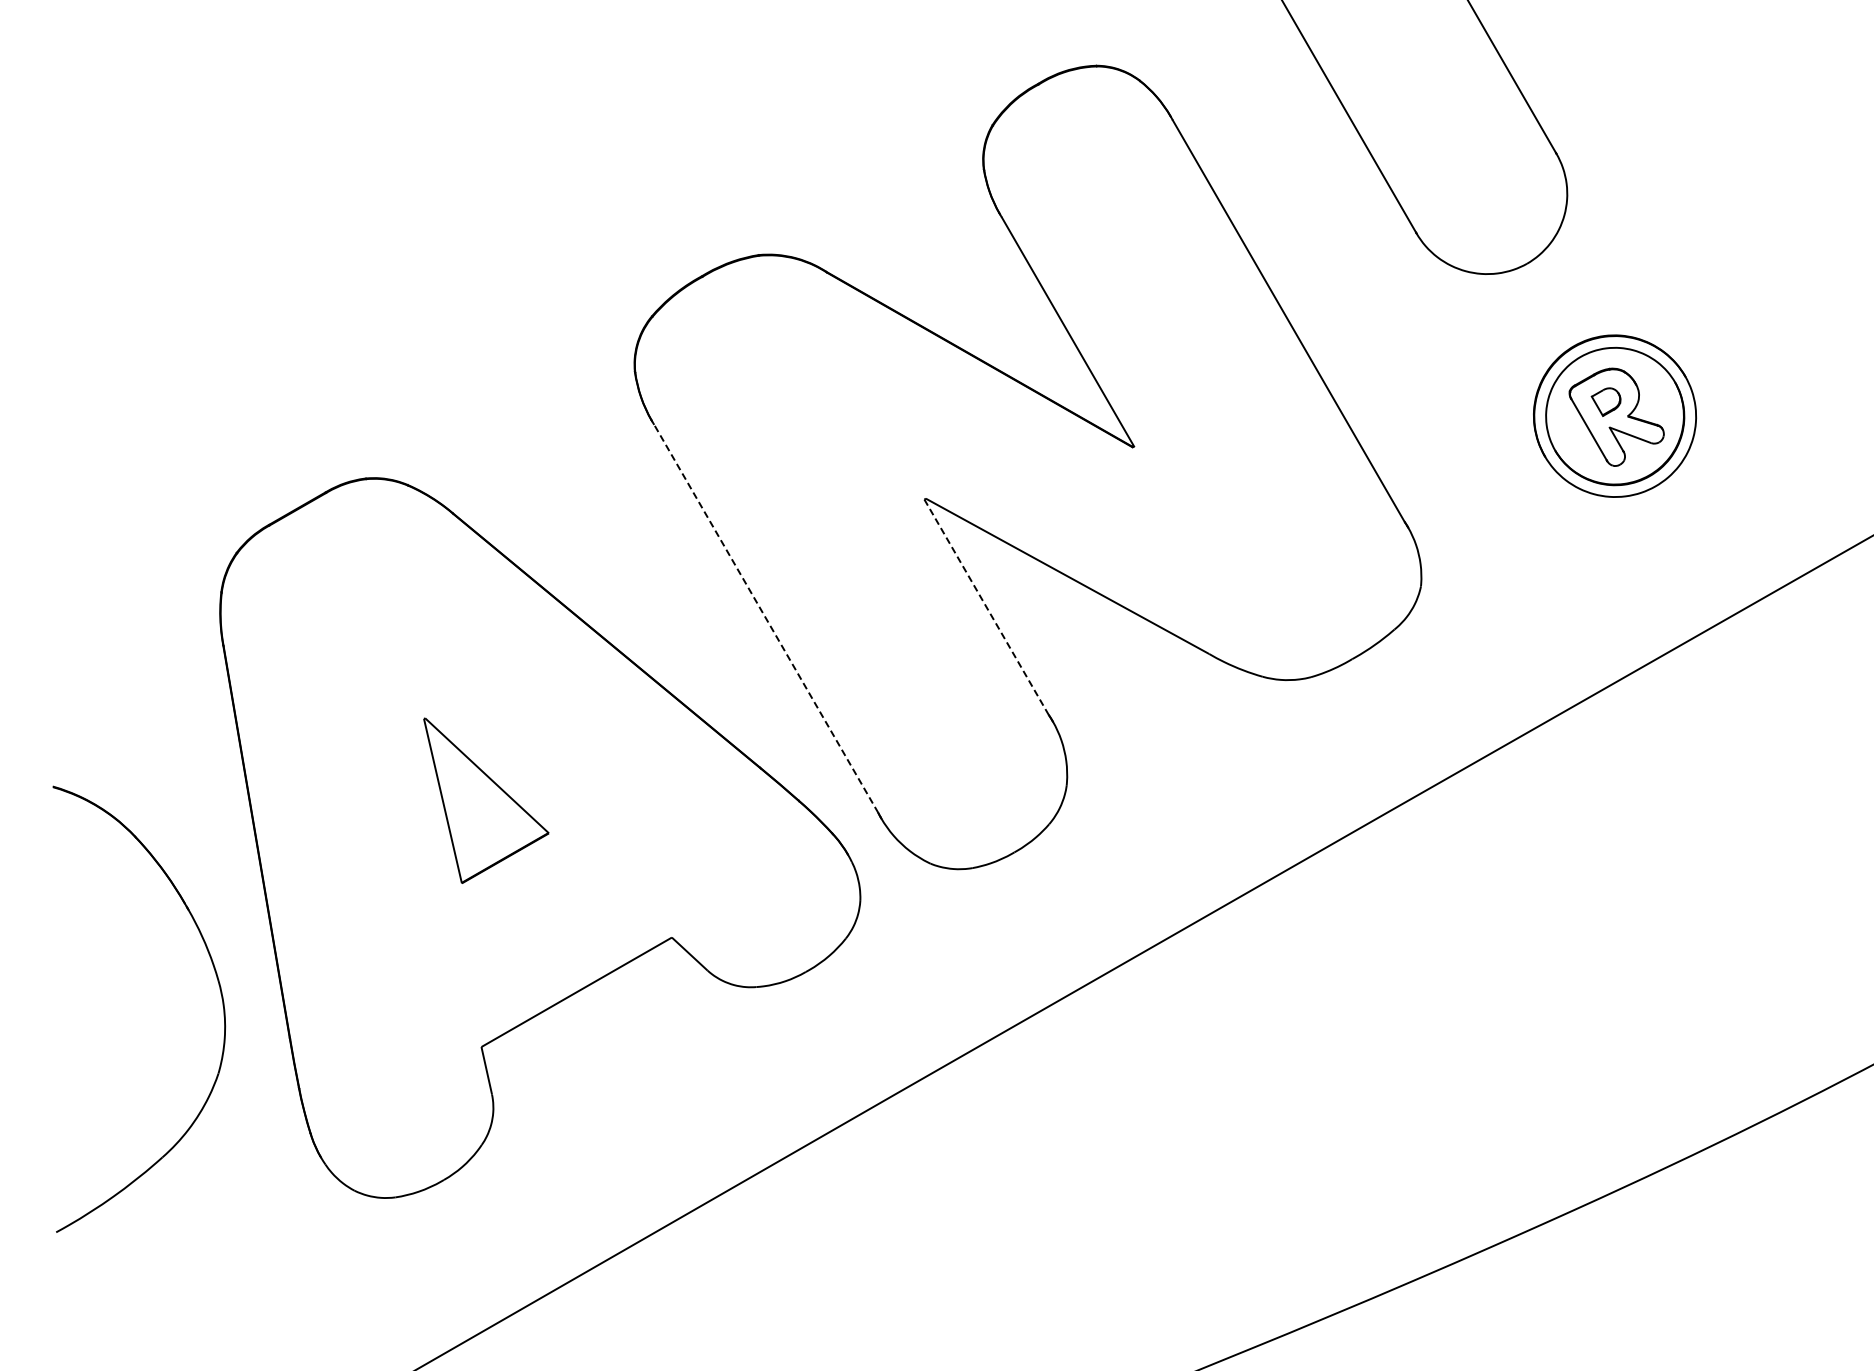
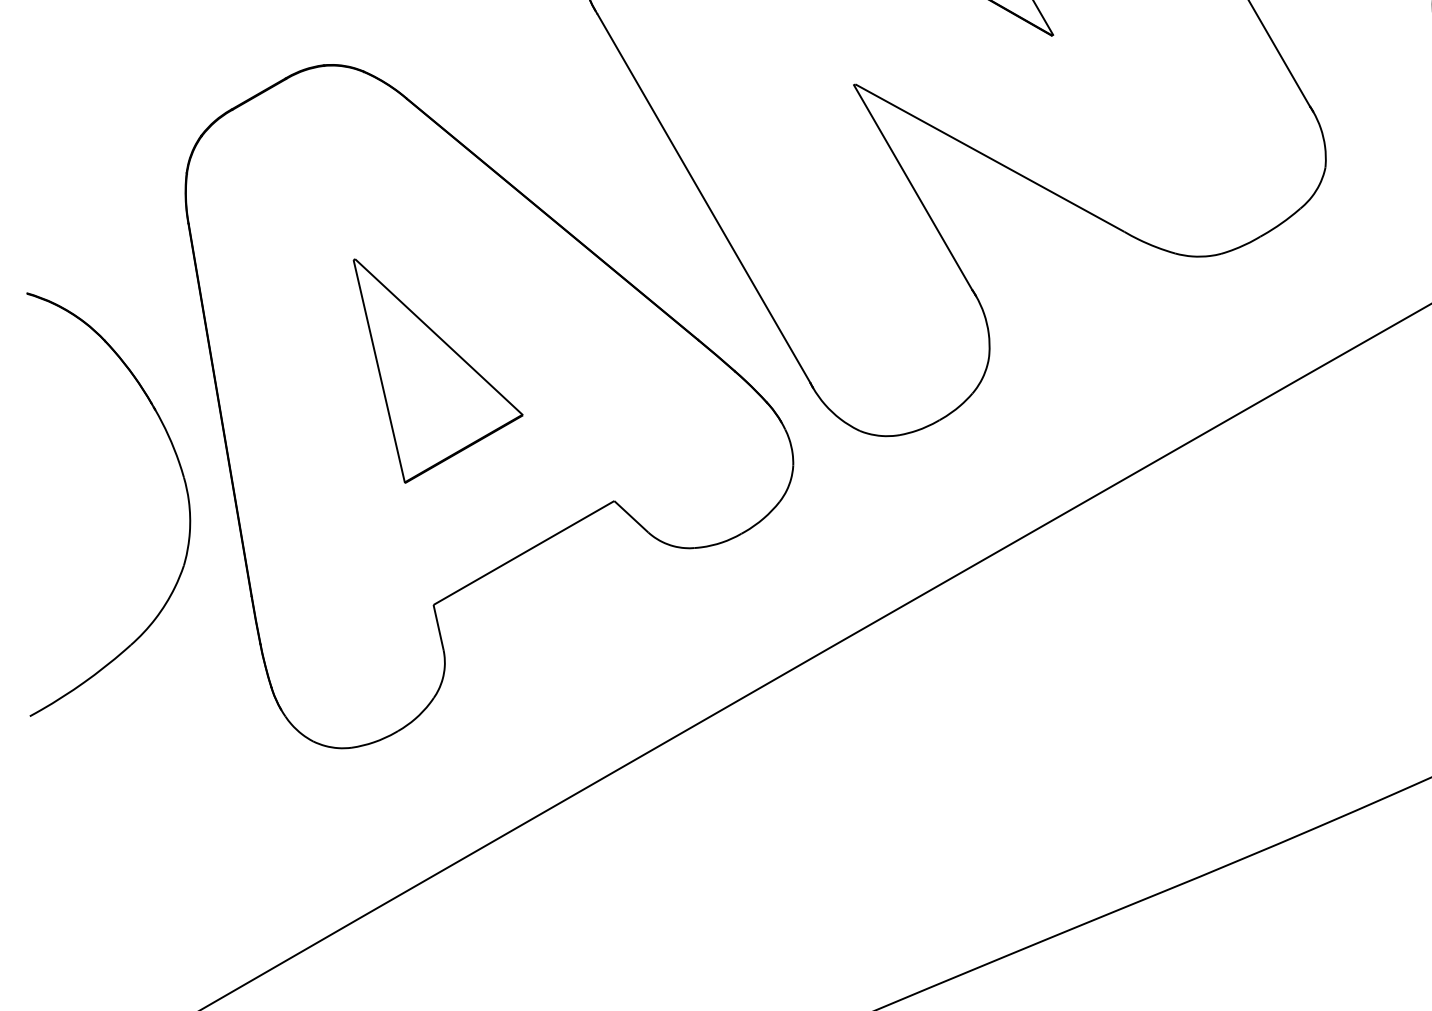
line: (986, 607) -> (912, 187), dashed -> solid
line: (766, 618) -> (704, 198), dashed -> solid
part: (486, 800) -> (438, 370), size x1.43
part: (220, 994) -> (185, 490), moved

